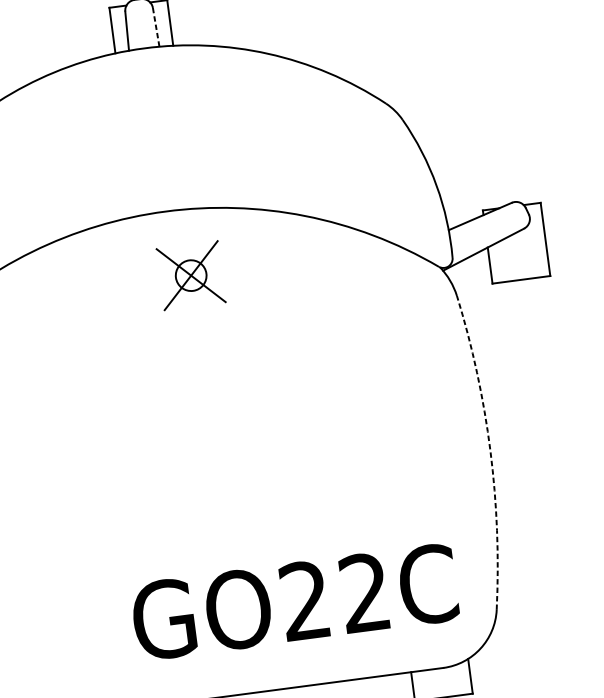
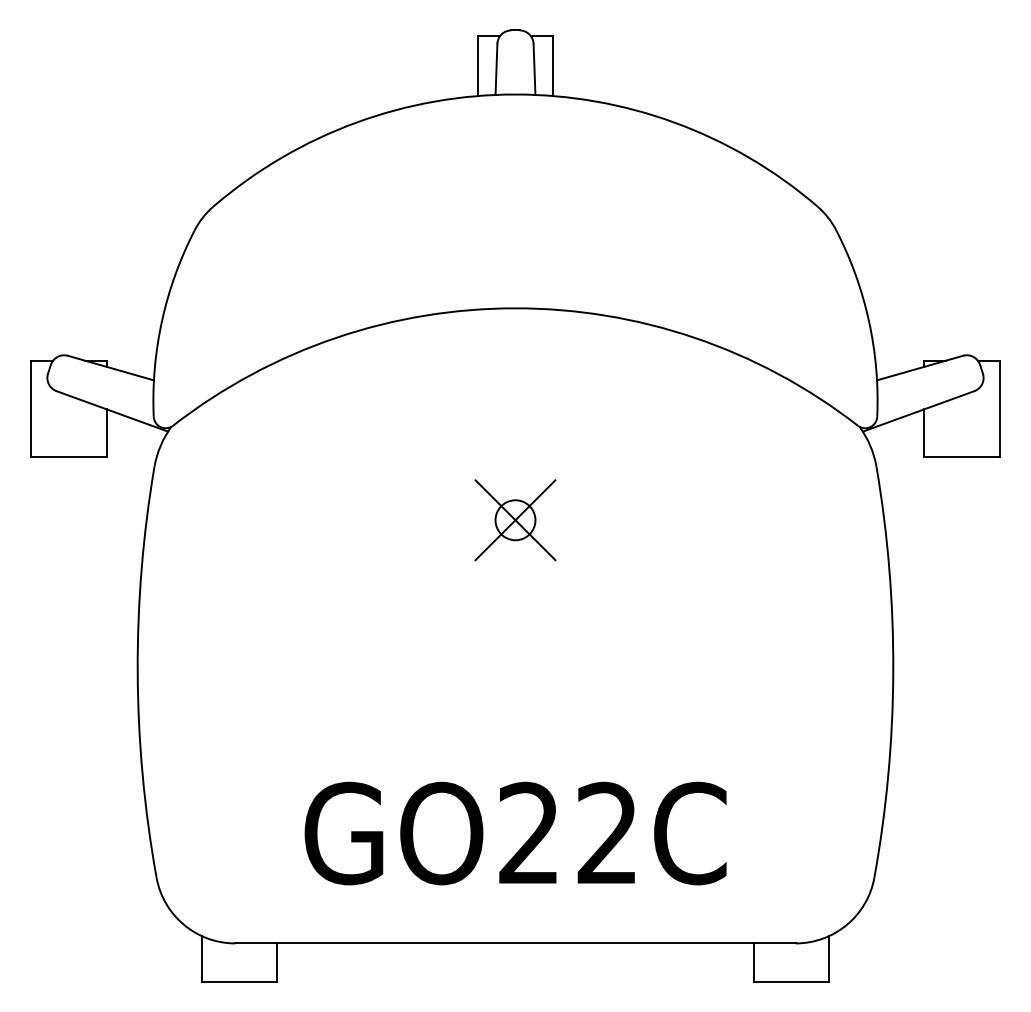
line: (156, 27) -> (534, 69), dashed -> solid
part: (191, 275) -> (515, 520), moved
arc: (490, 451) -> (893, 672), dashed -> solid
text: (294, 602) -> (515, 833), moved

